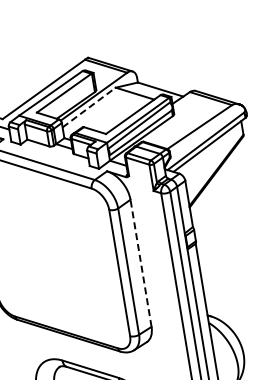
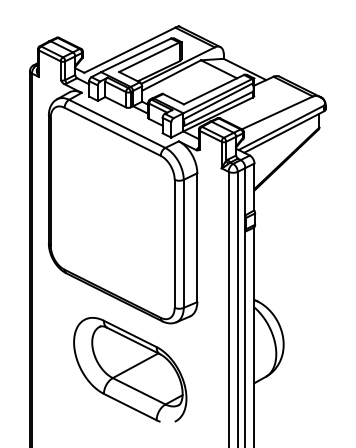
line: (90, 107) -> (172, 75), dashed -> solid
line: (141, 263) -> (197, 237), dashed -> solid

